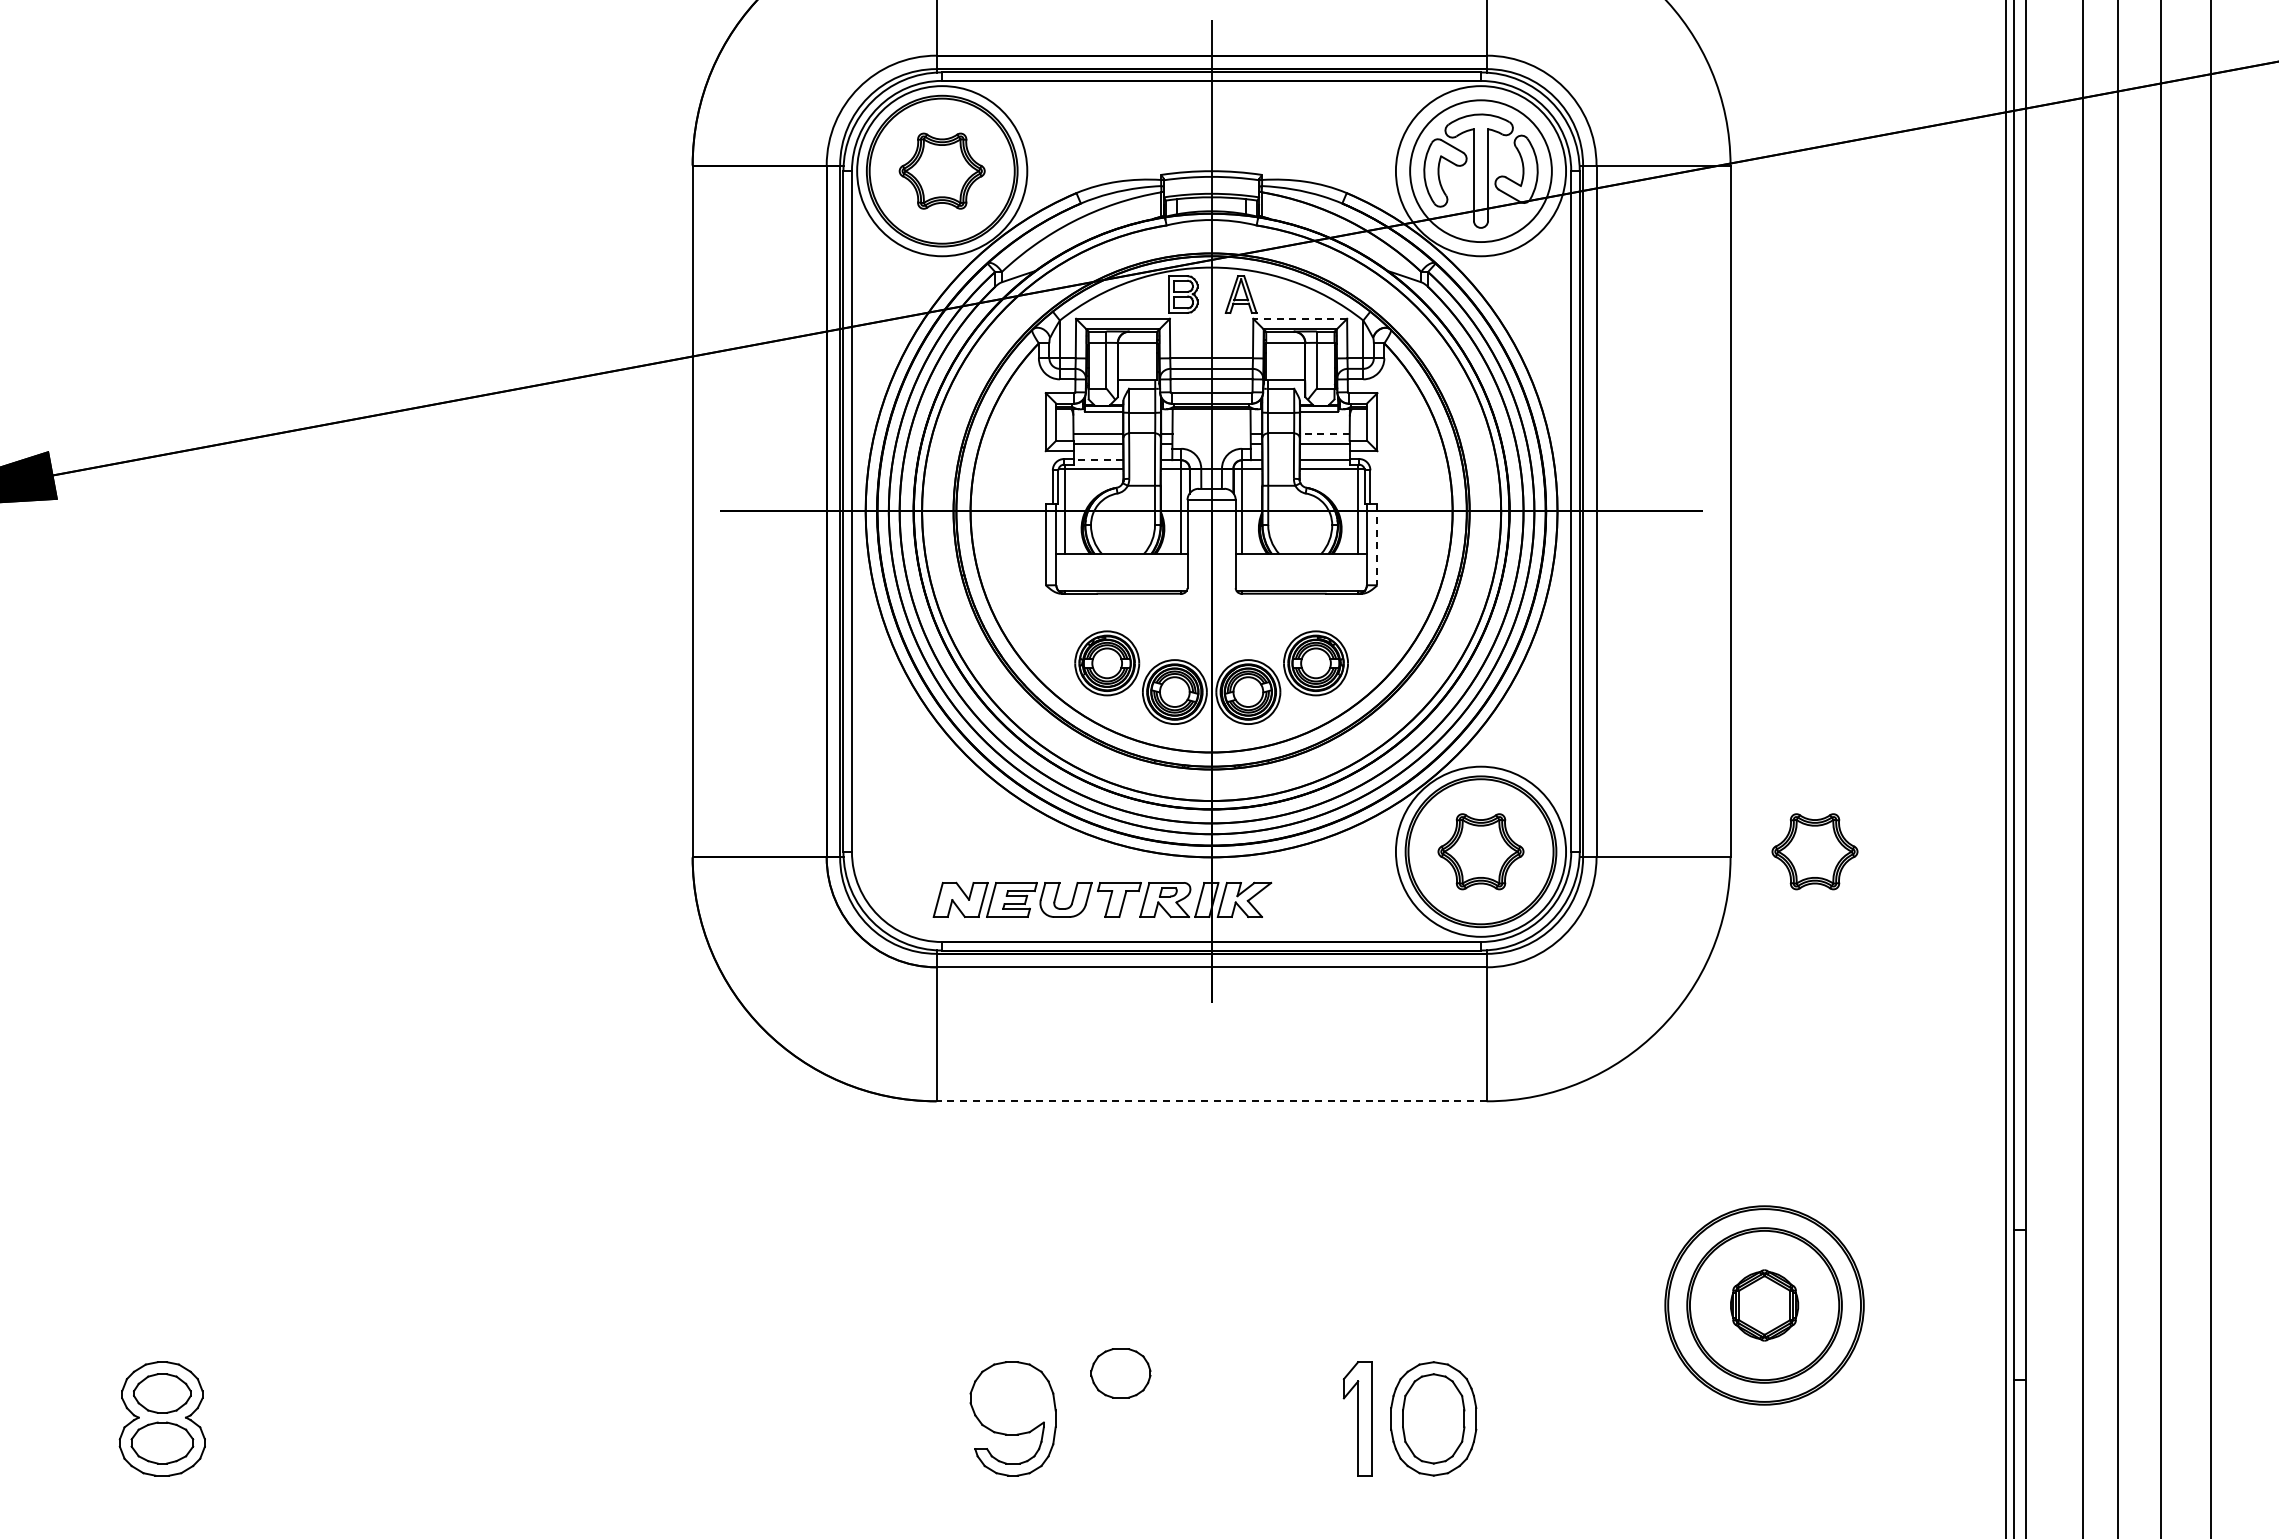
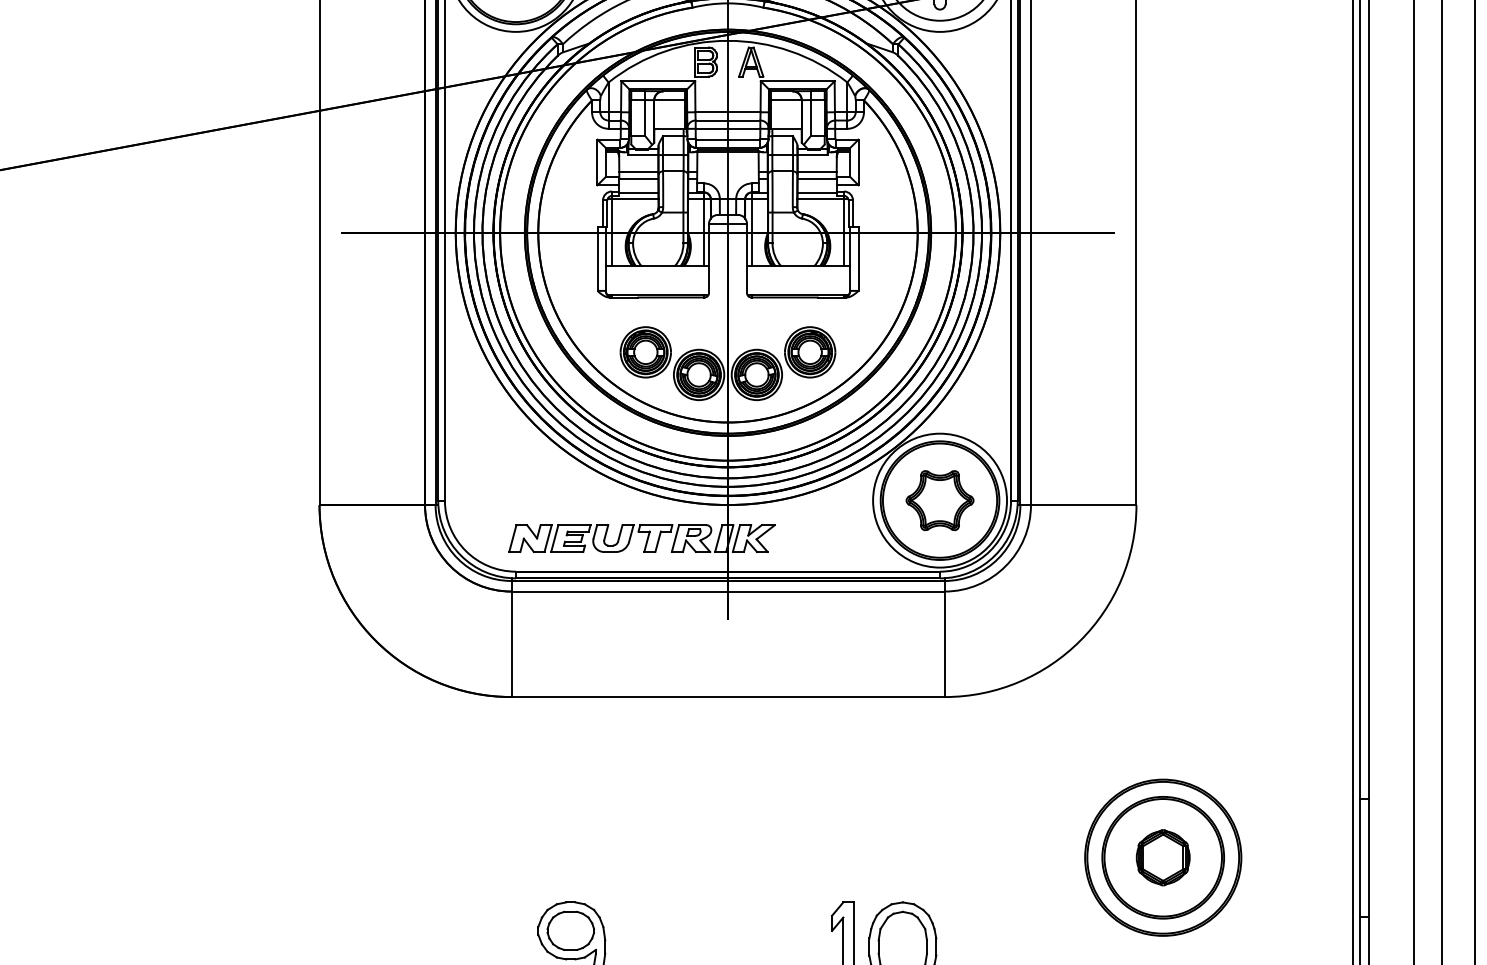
line: (1300, 318) -> (797, 80), dashed -> solid
line: (1324, 434) -> (816, 172), dashed -> solid
line: (1098, 460) -> (638, 192), dashed -> solid
line: (1377, 545) -> (858, 259), dashed -> solid
part: (1814, 851) -> (1202, 500), removed
line: (1211, 1101) -> (727, 697), dashed -> solid
part: (1120, 1373) -> (570, 930), moved

